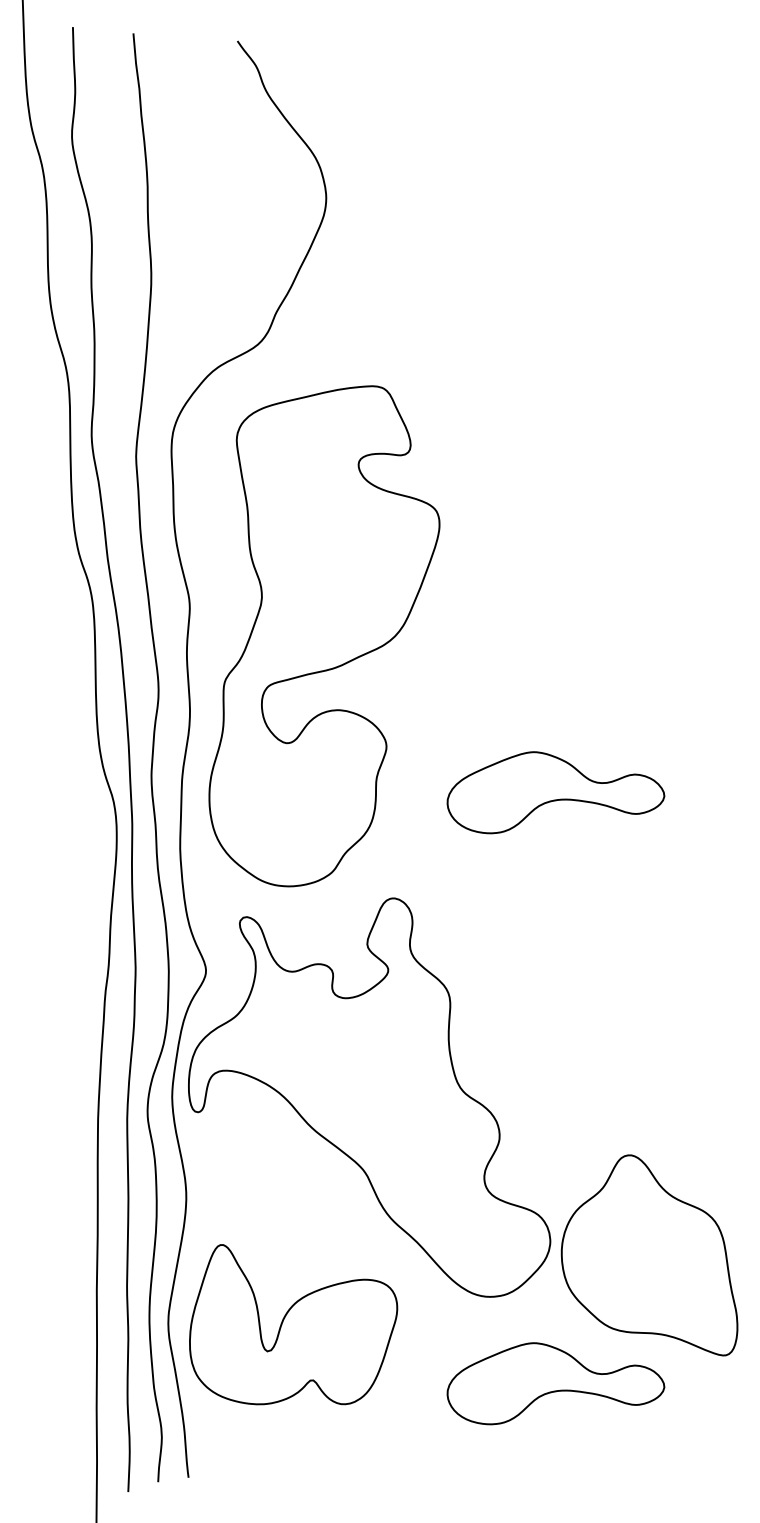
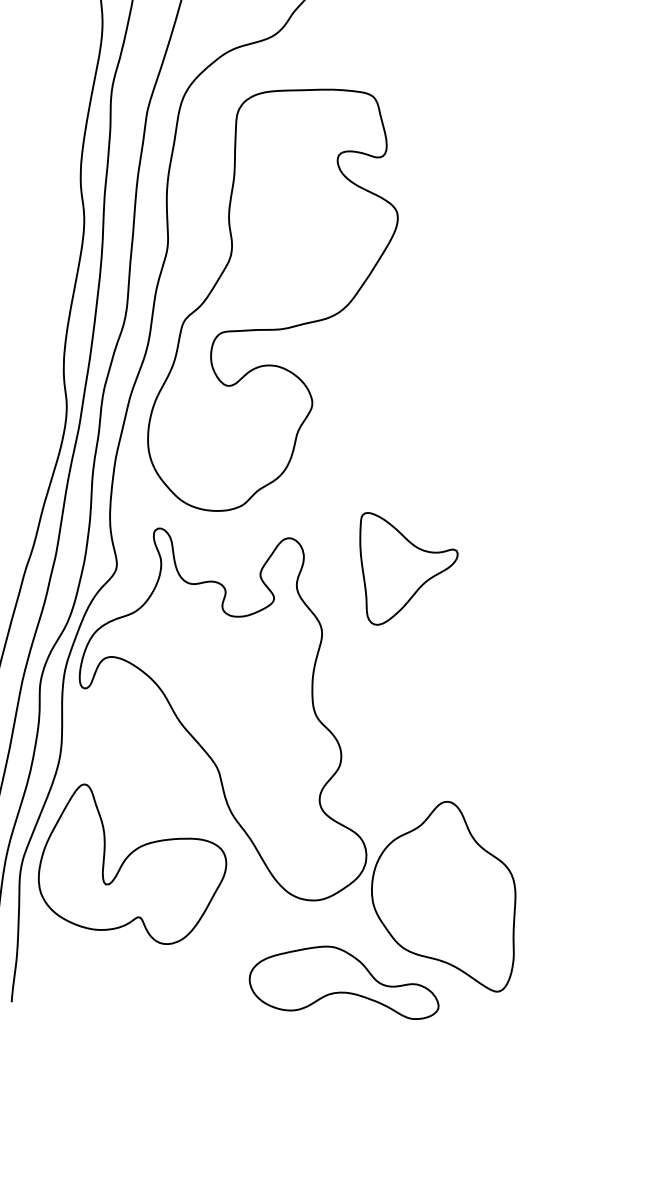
part: (555, 792) -> (449, 475), removed
part: (524, 913) -> (401, 574), added
part: (293, 1324) -> (133, 865), moved

